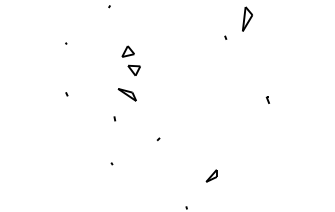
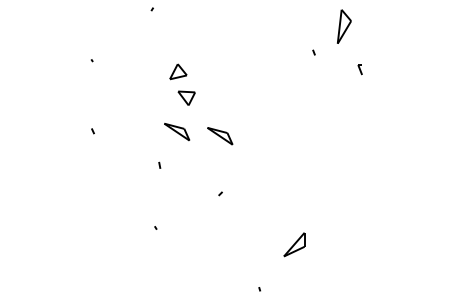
part: (157, 97) -> (219, 135), added
part: (267, 99) -> (359, 68), moved
part: (211, 175) -> (294, 244), size x1.4

